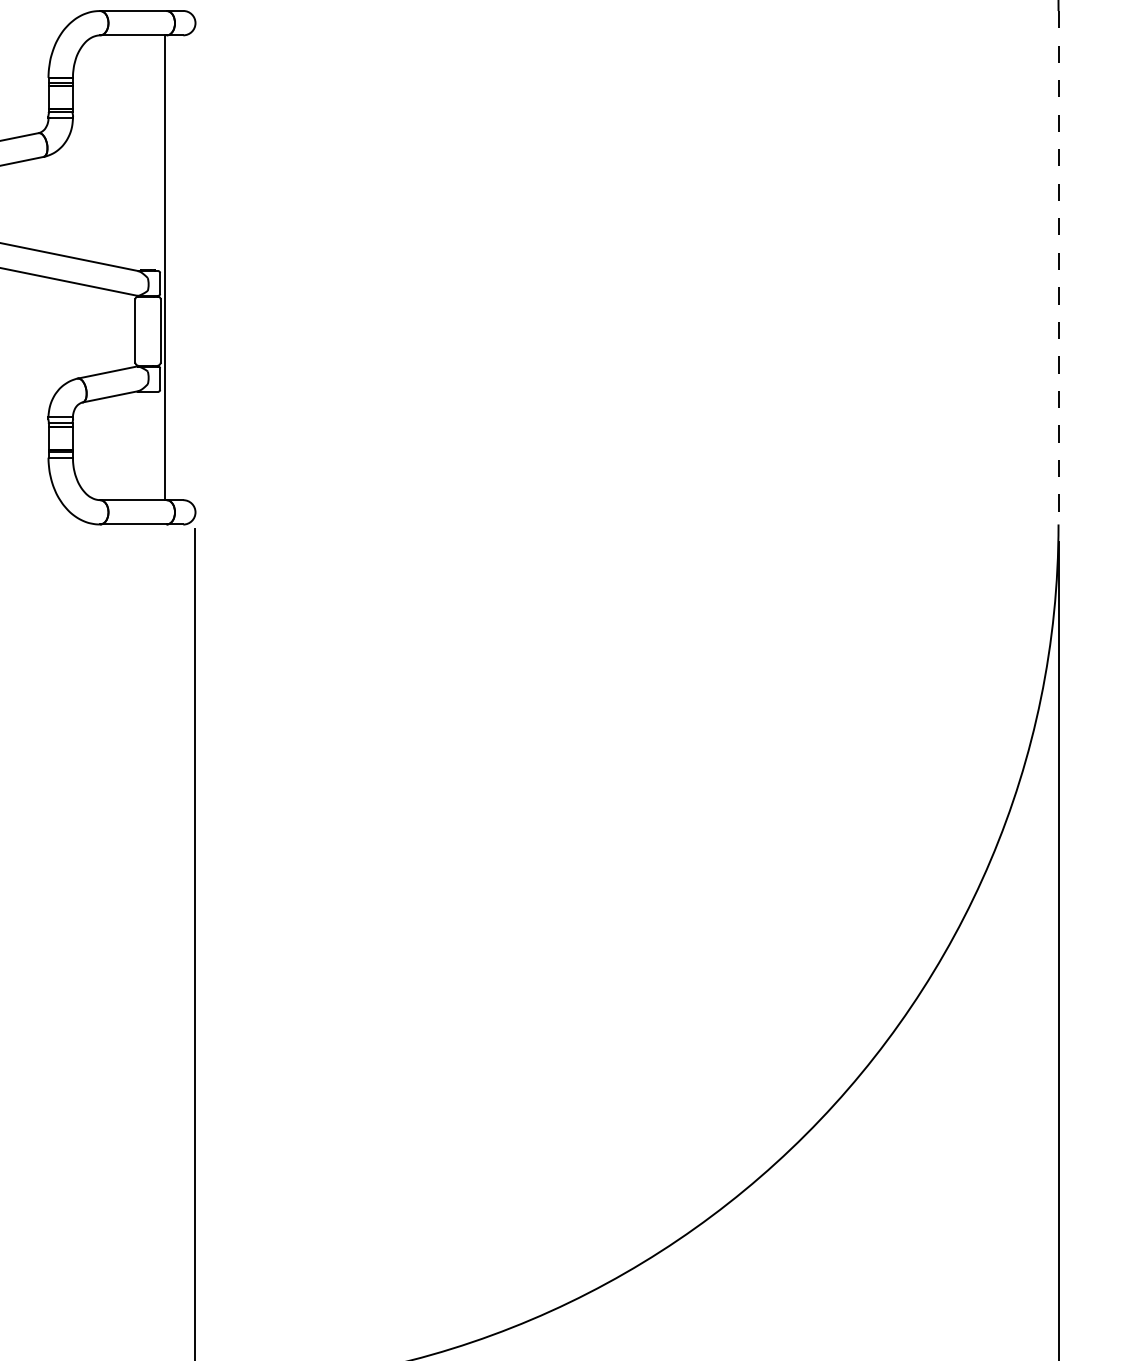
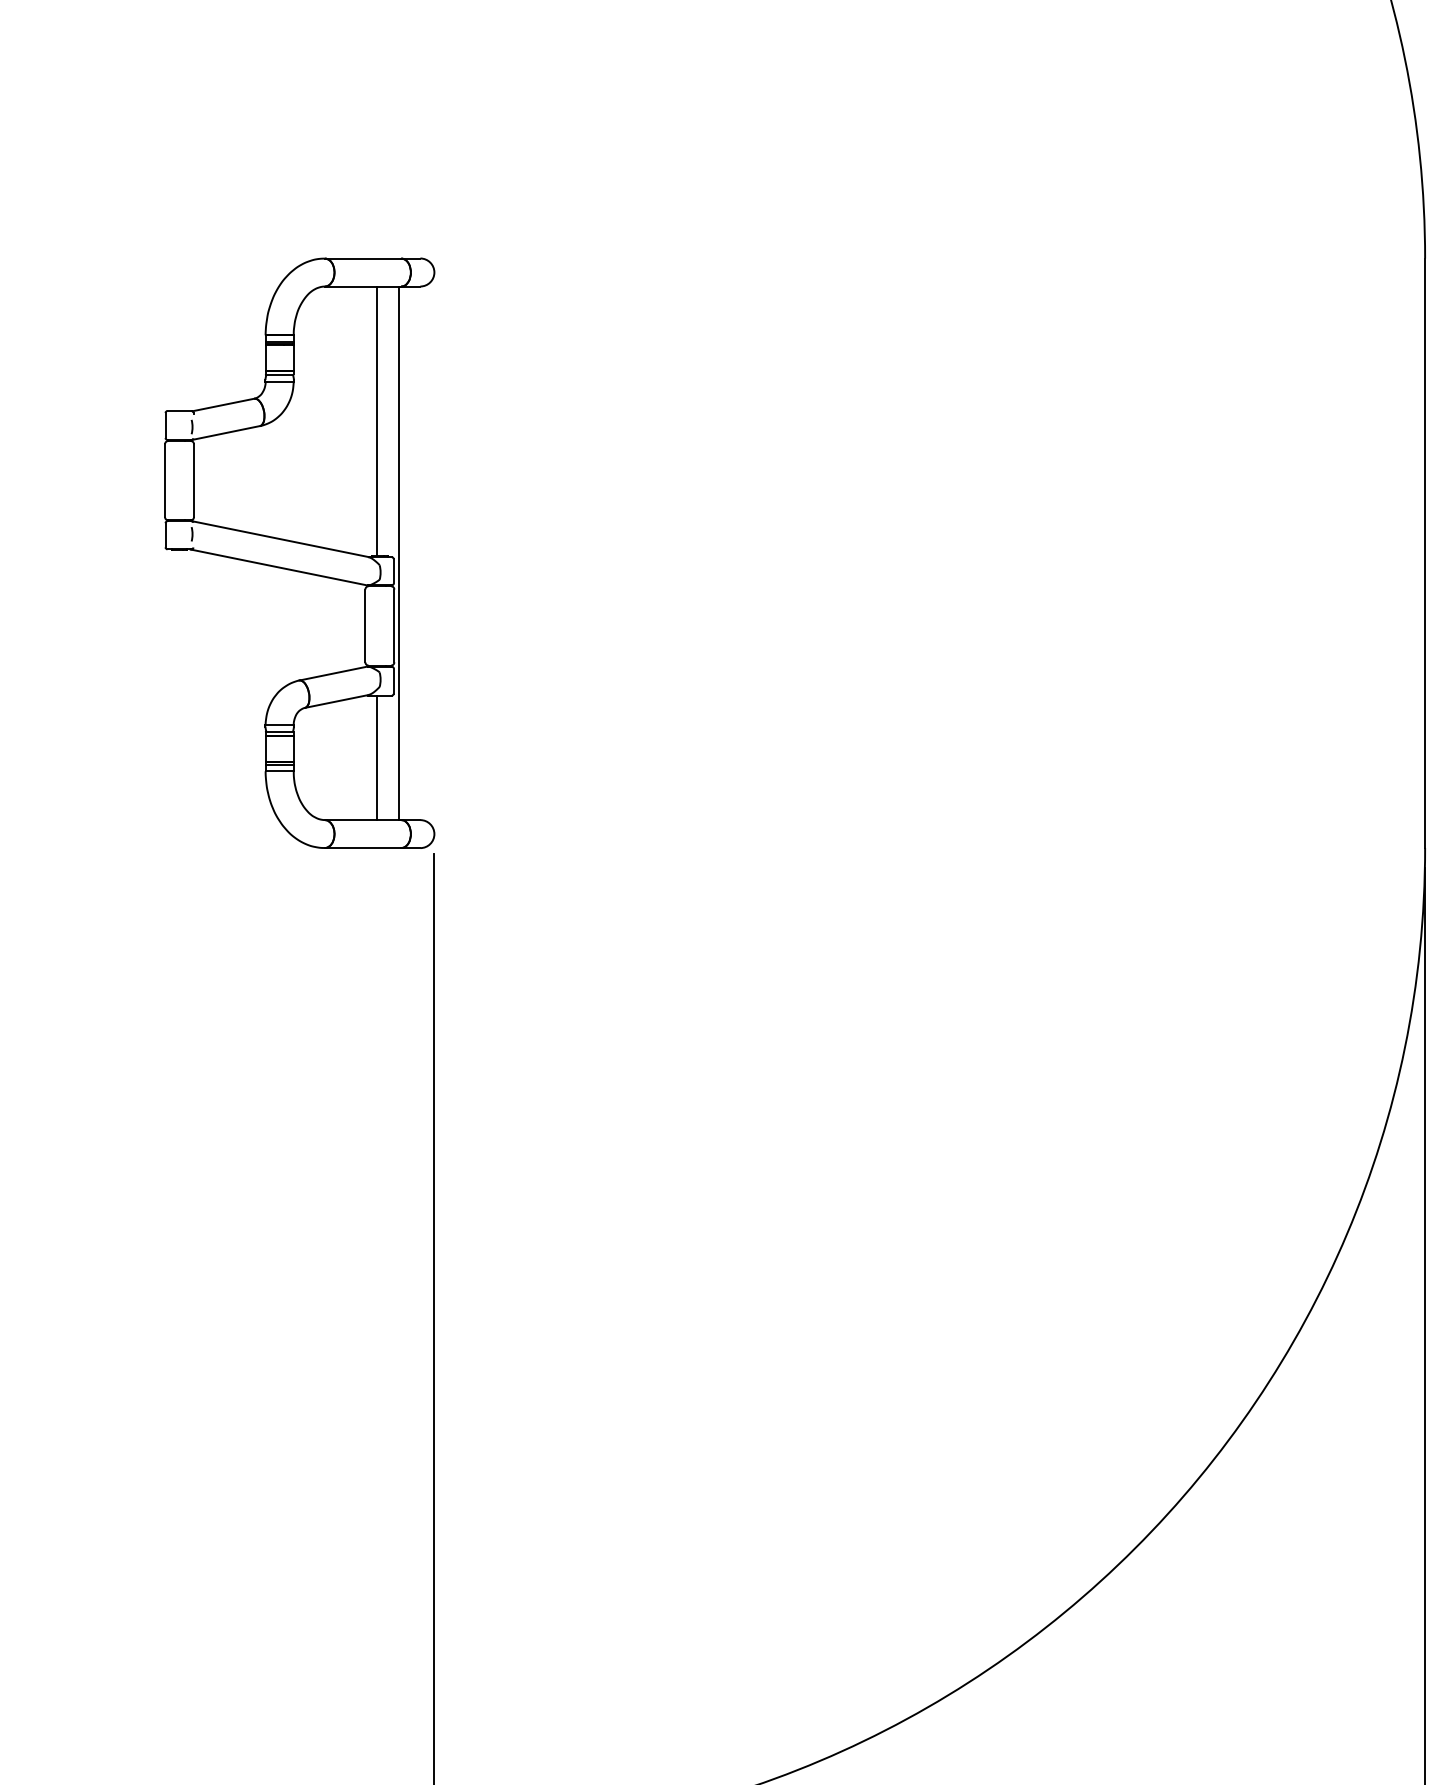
line: (145, 152) -> (377, 421), added
line: (1058, 267) -> (1425, 553), dashed -> solid
line: (145, 445) -> (377, 757), added

